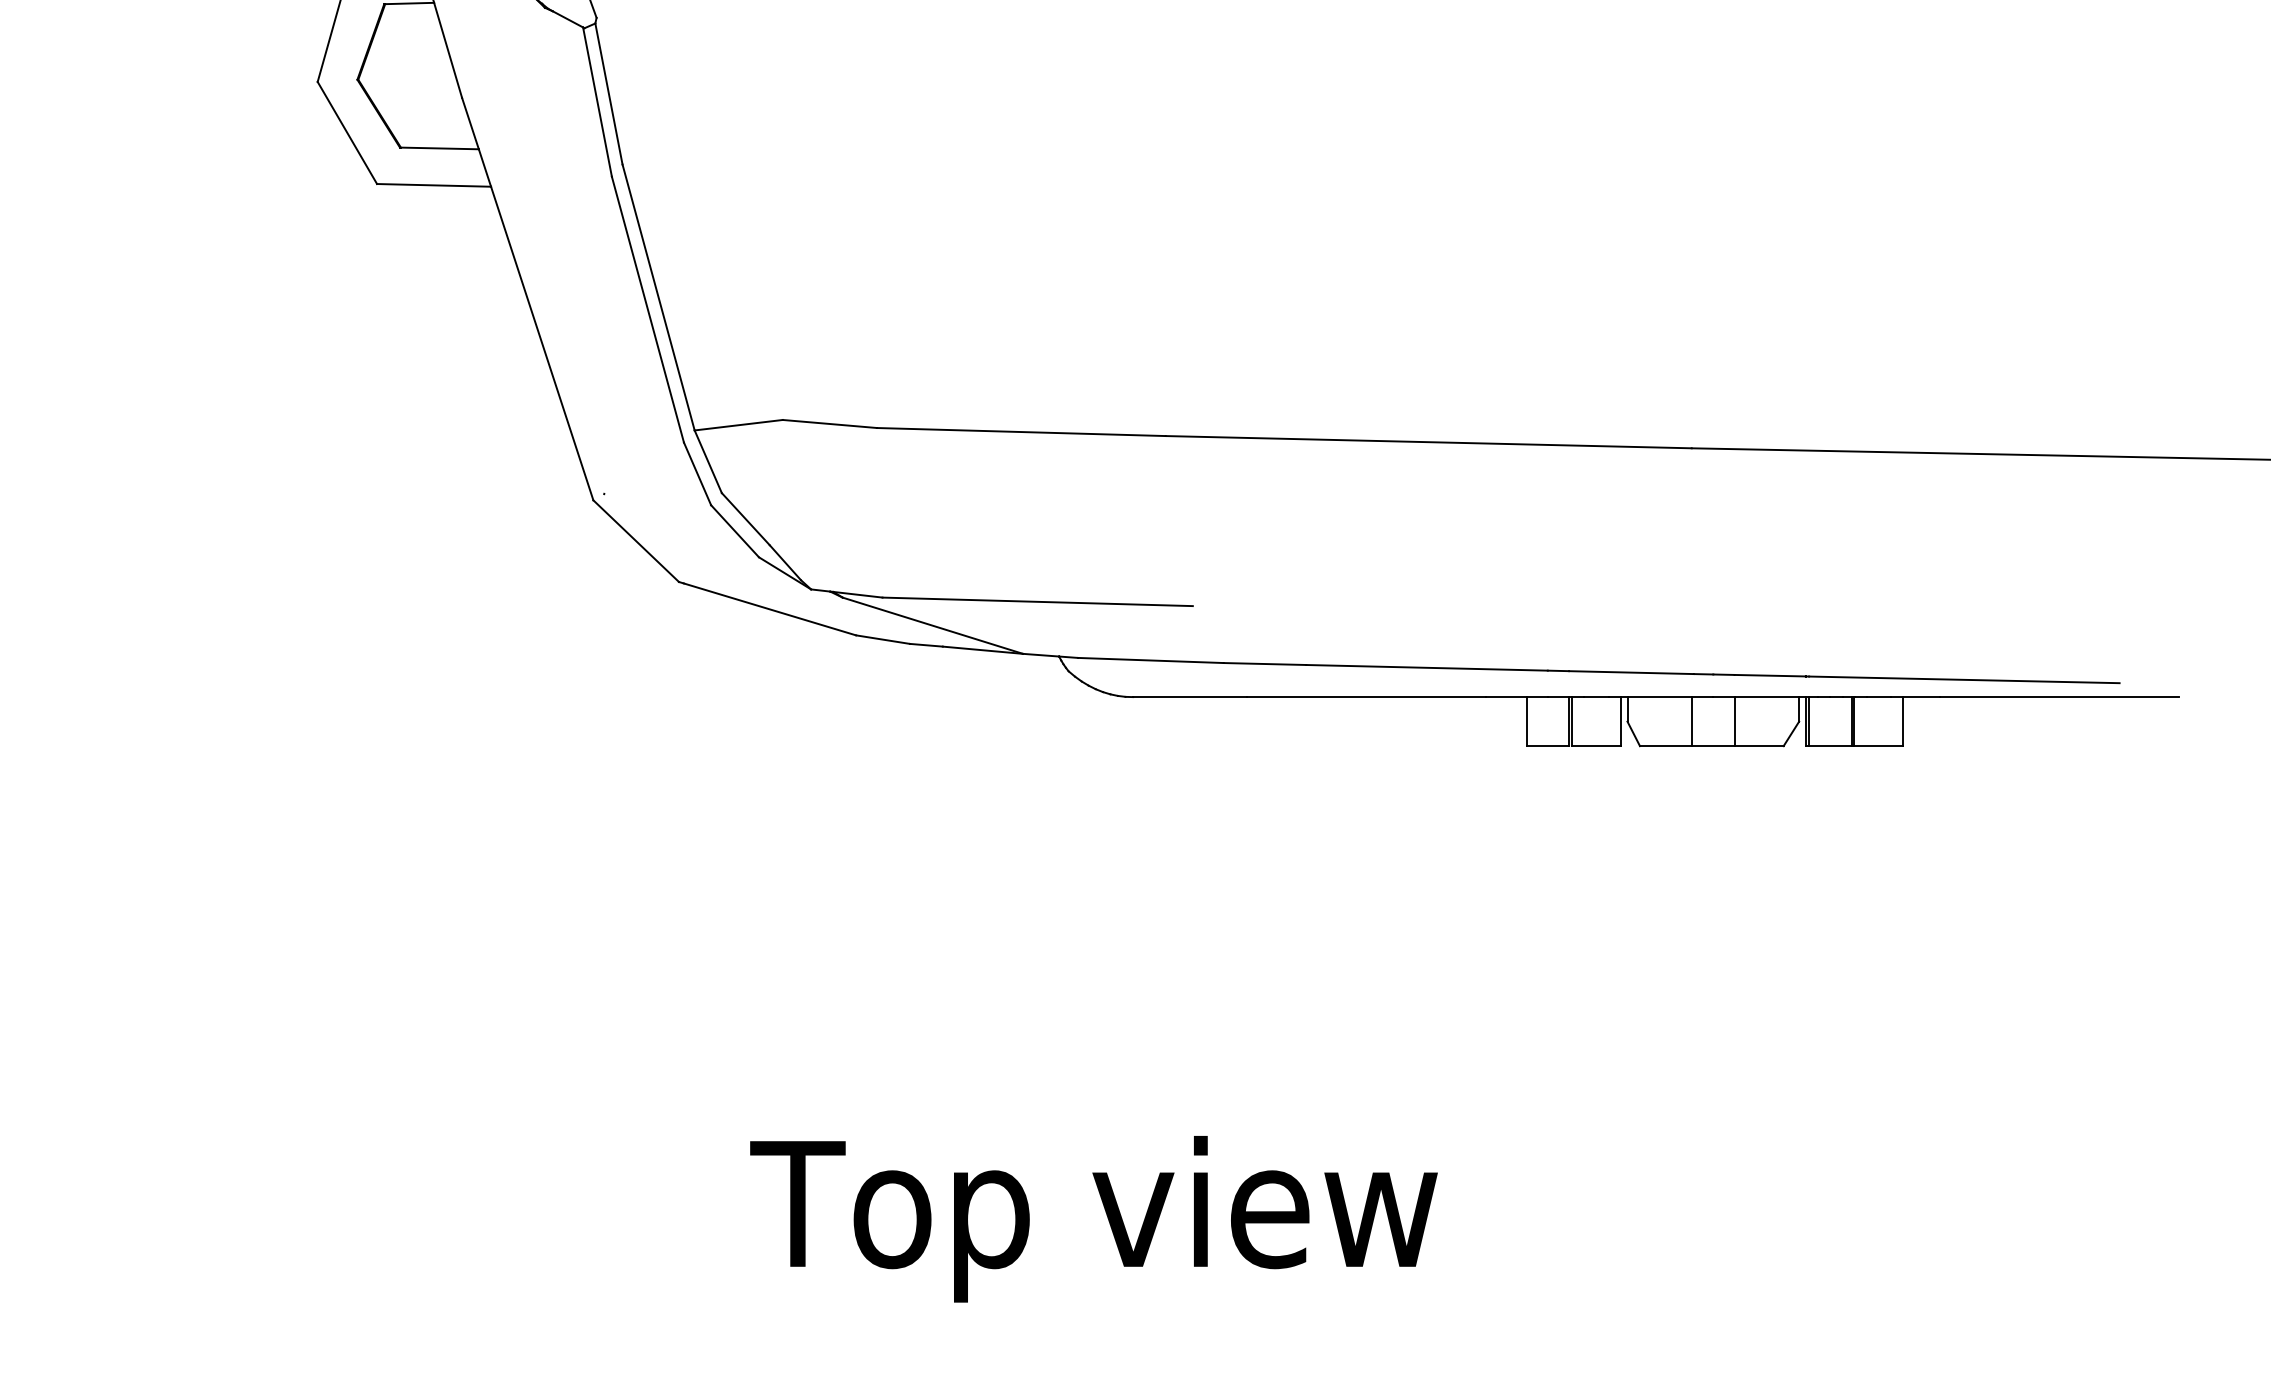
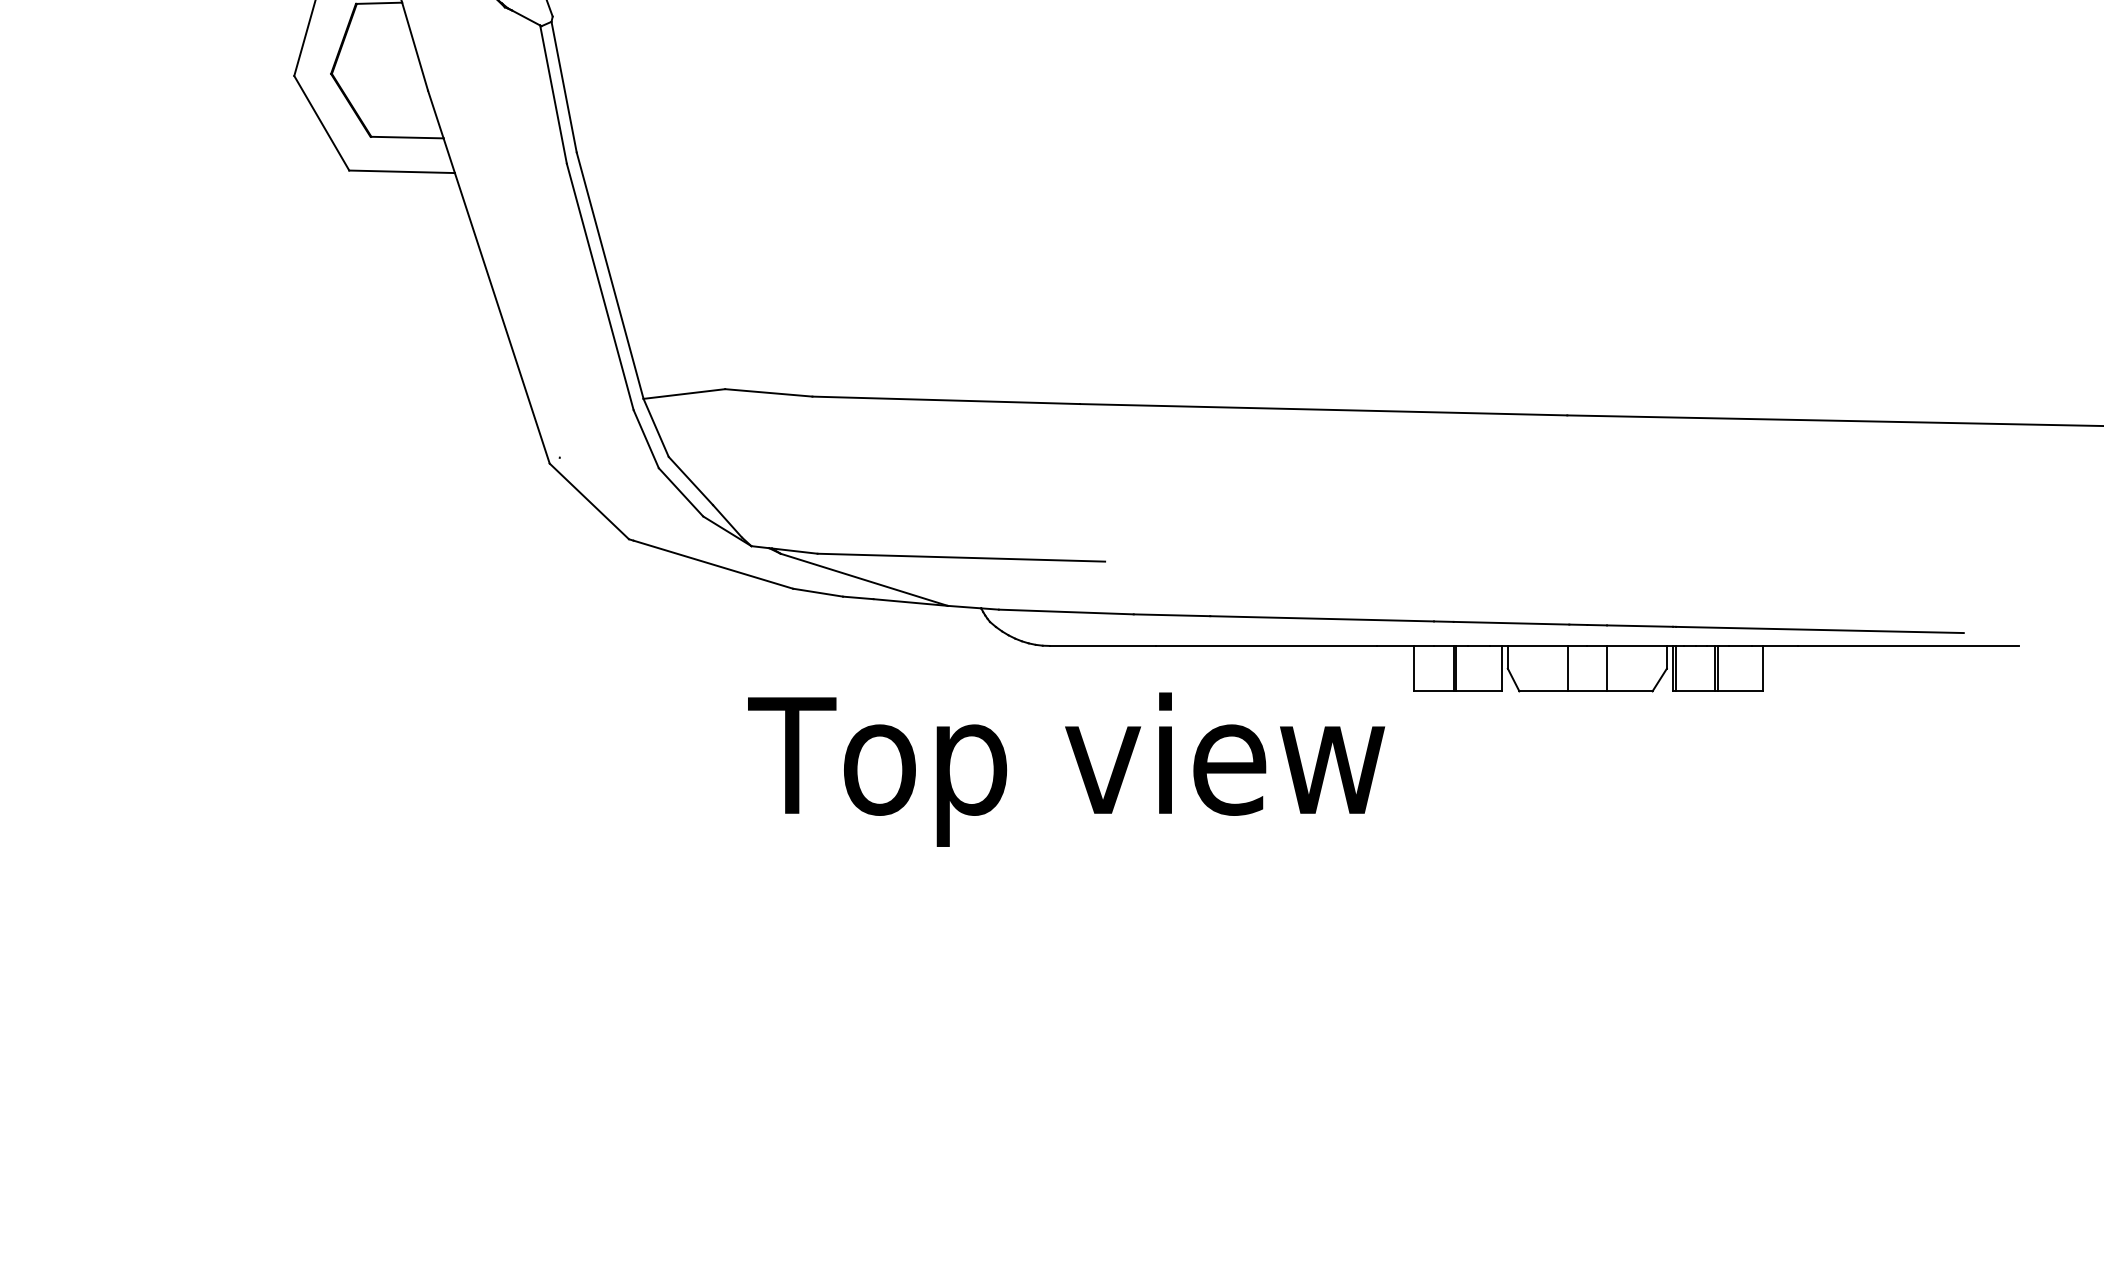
text: (1093, 1219) -> (1066, 769), moved

